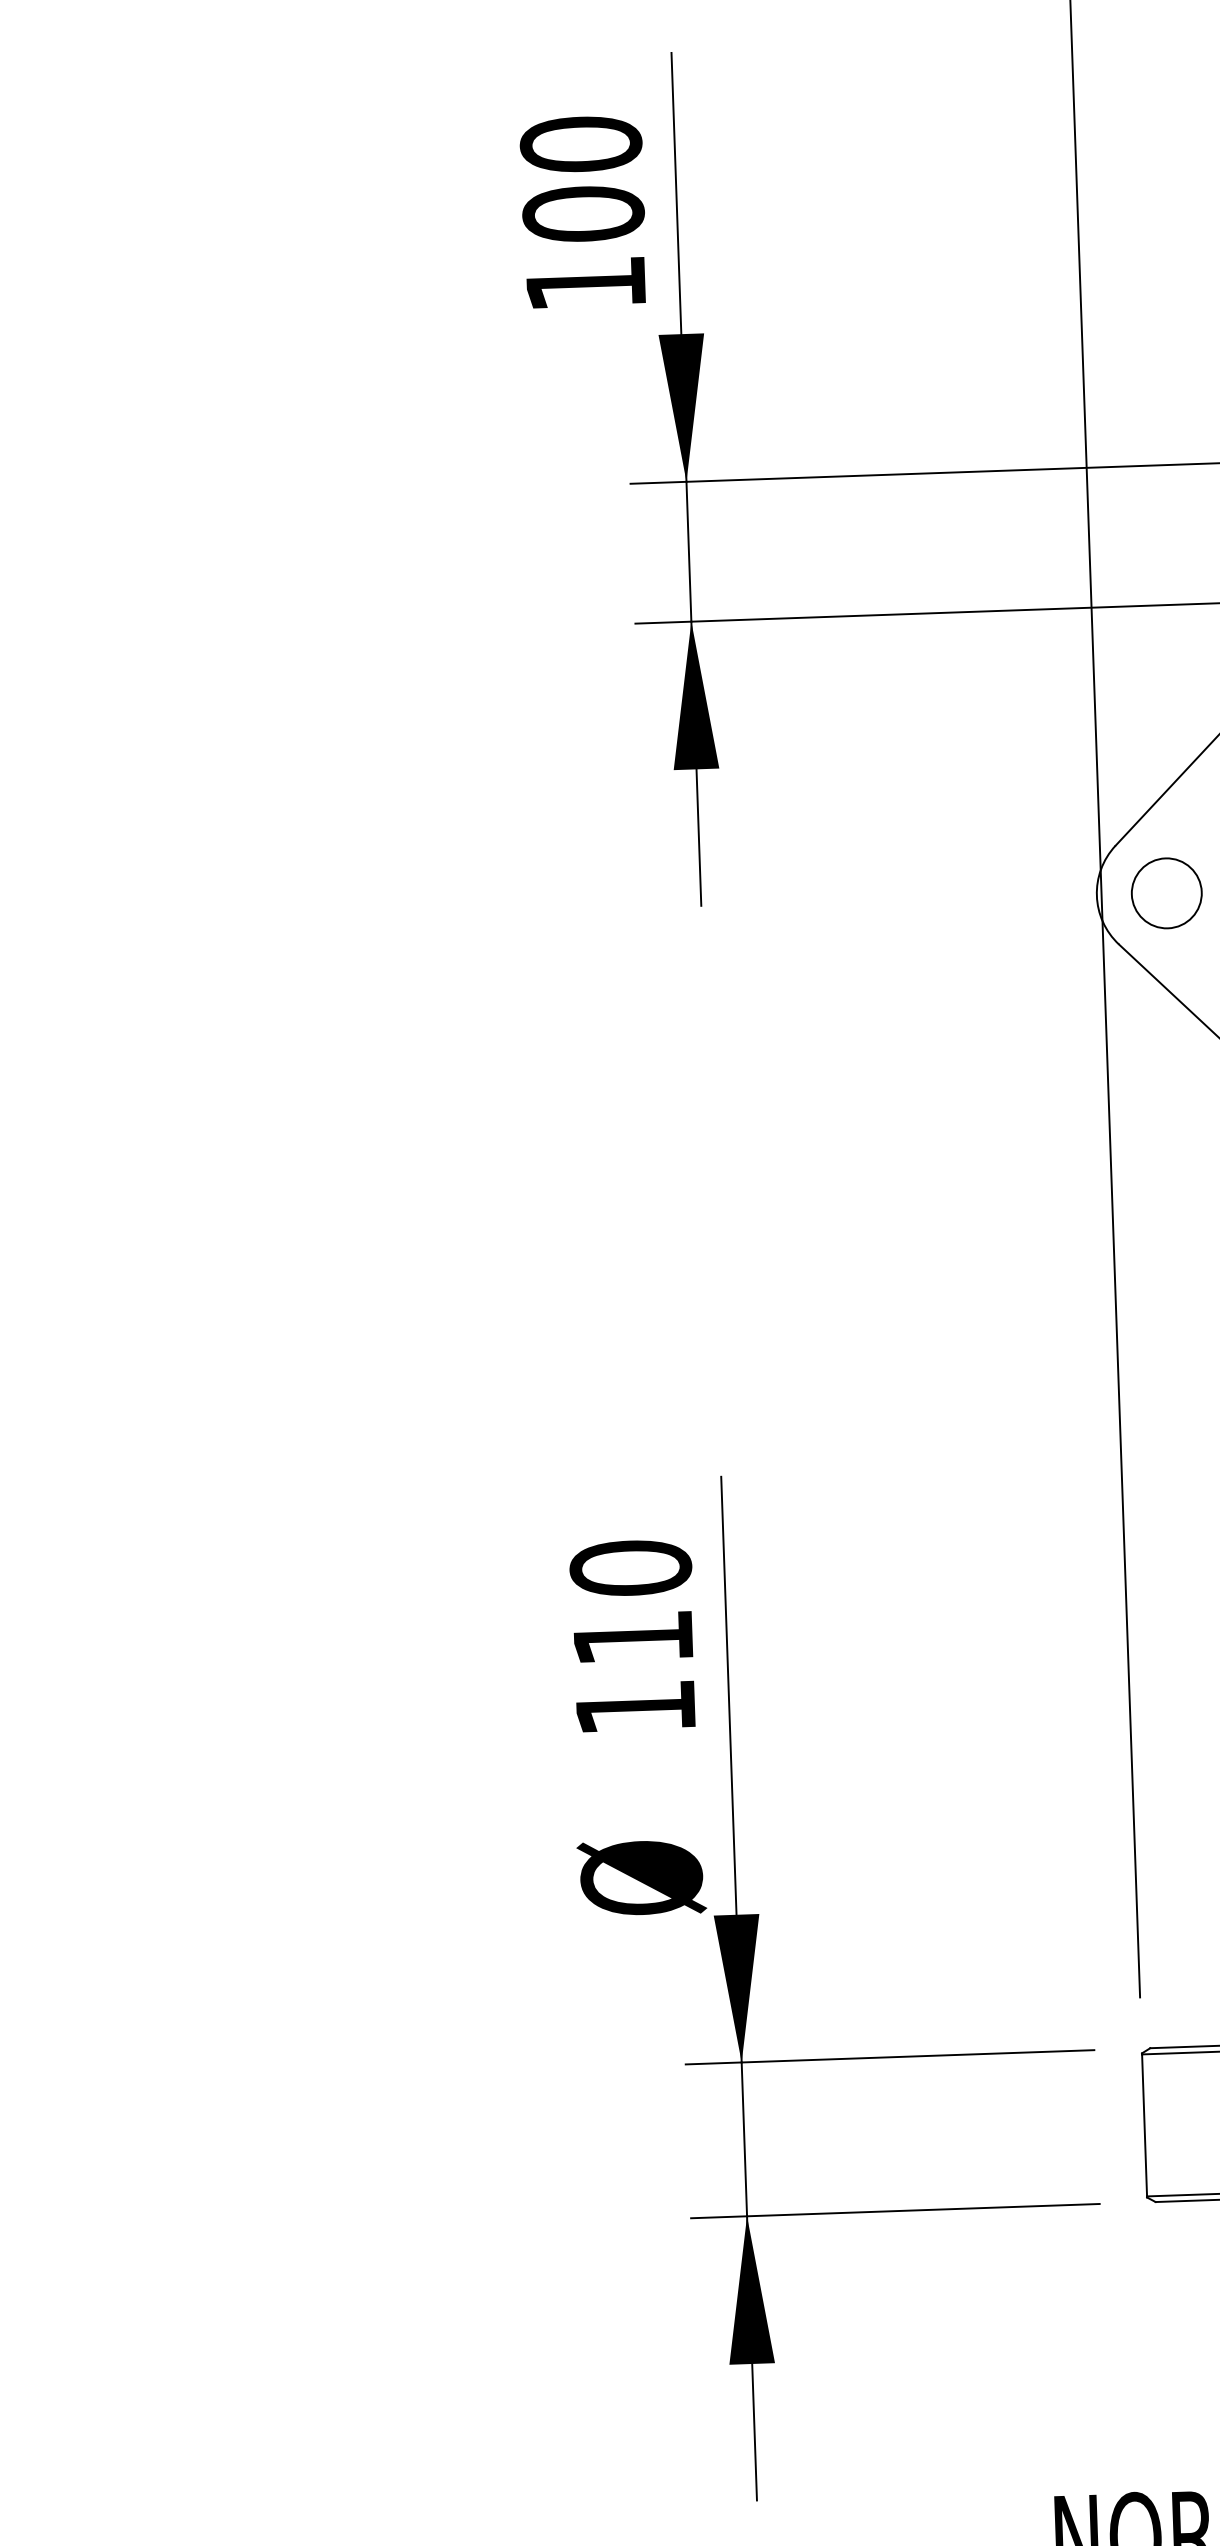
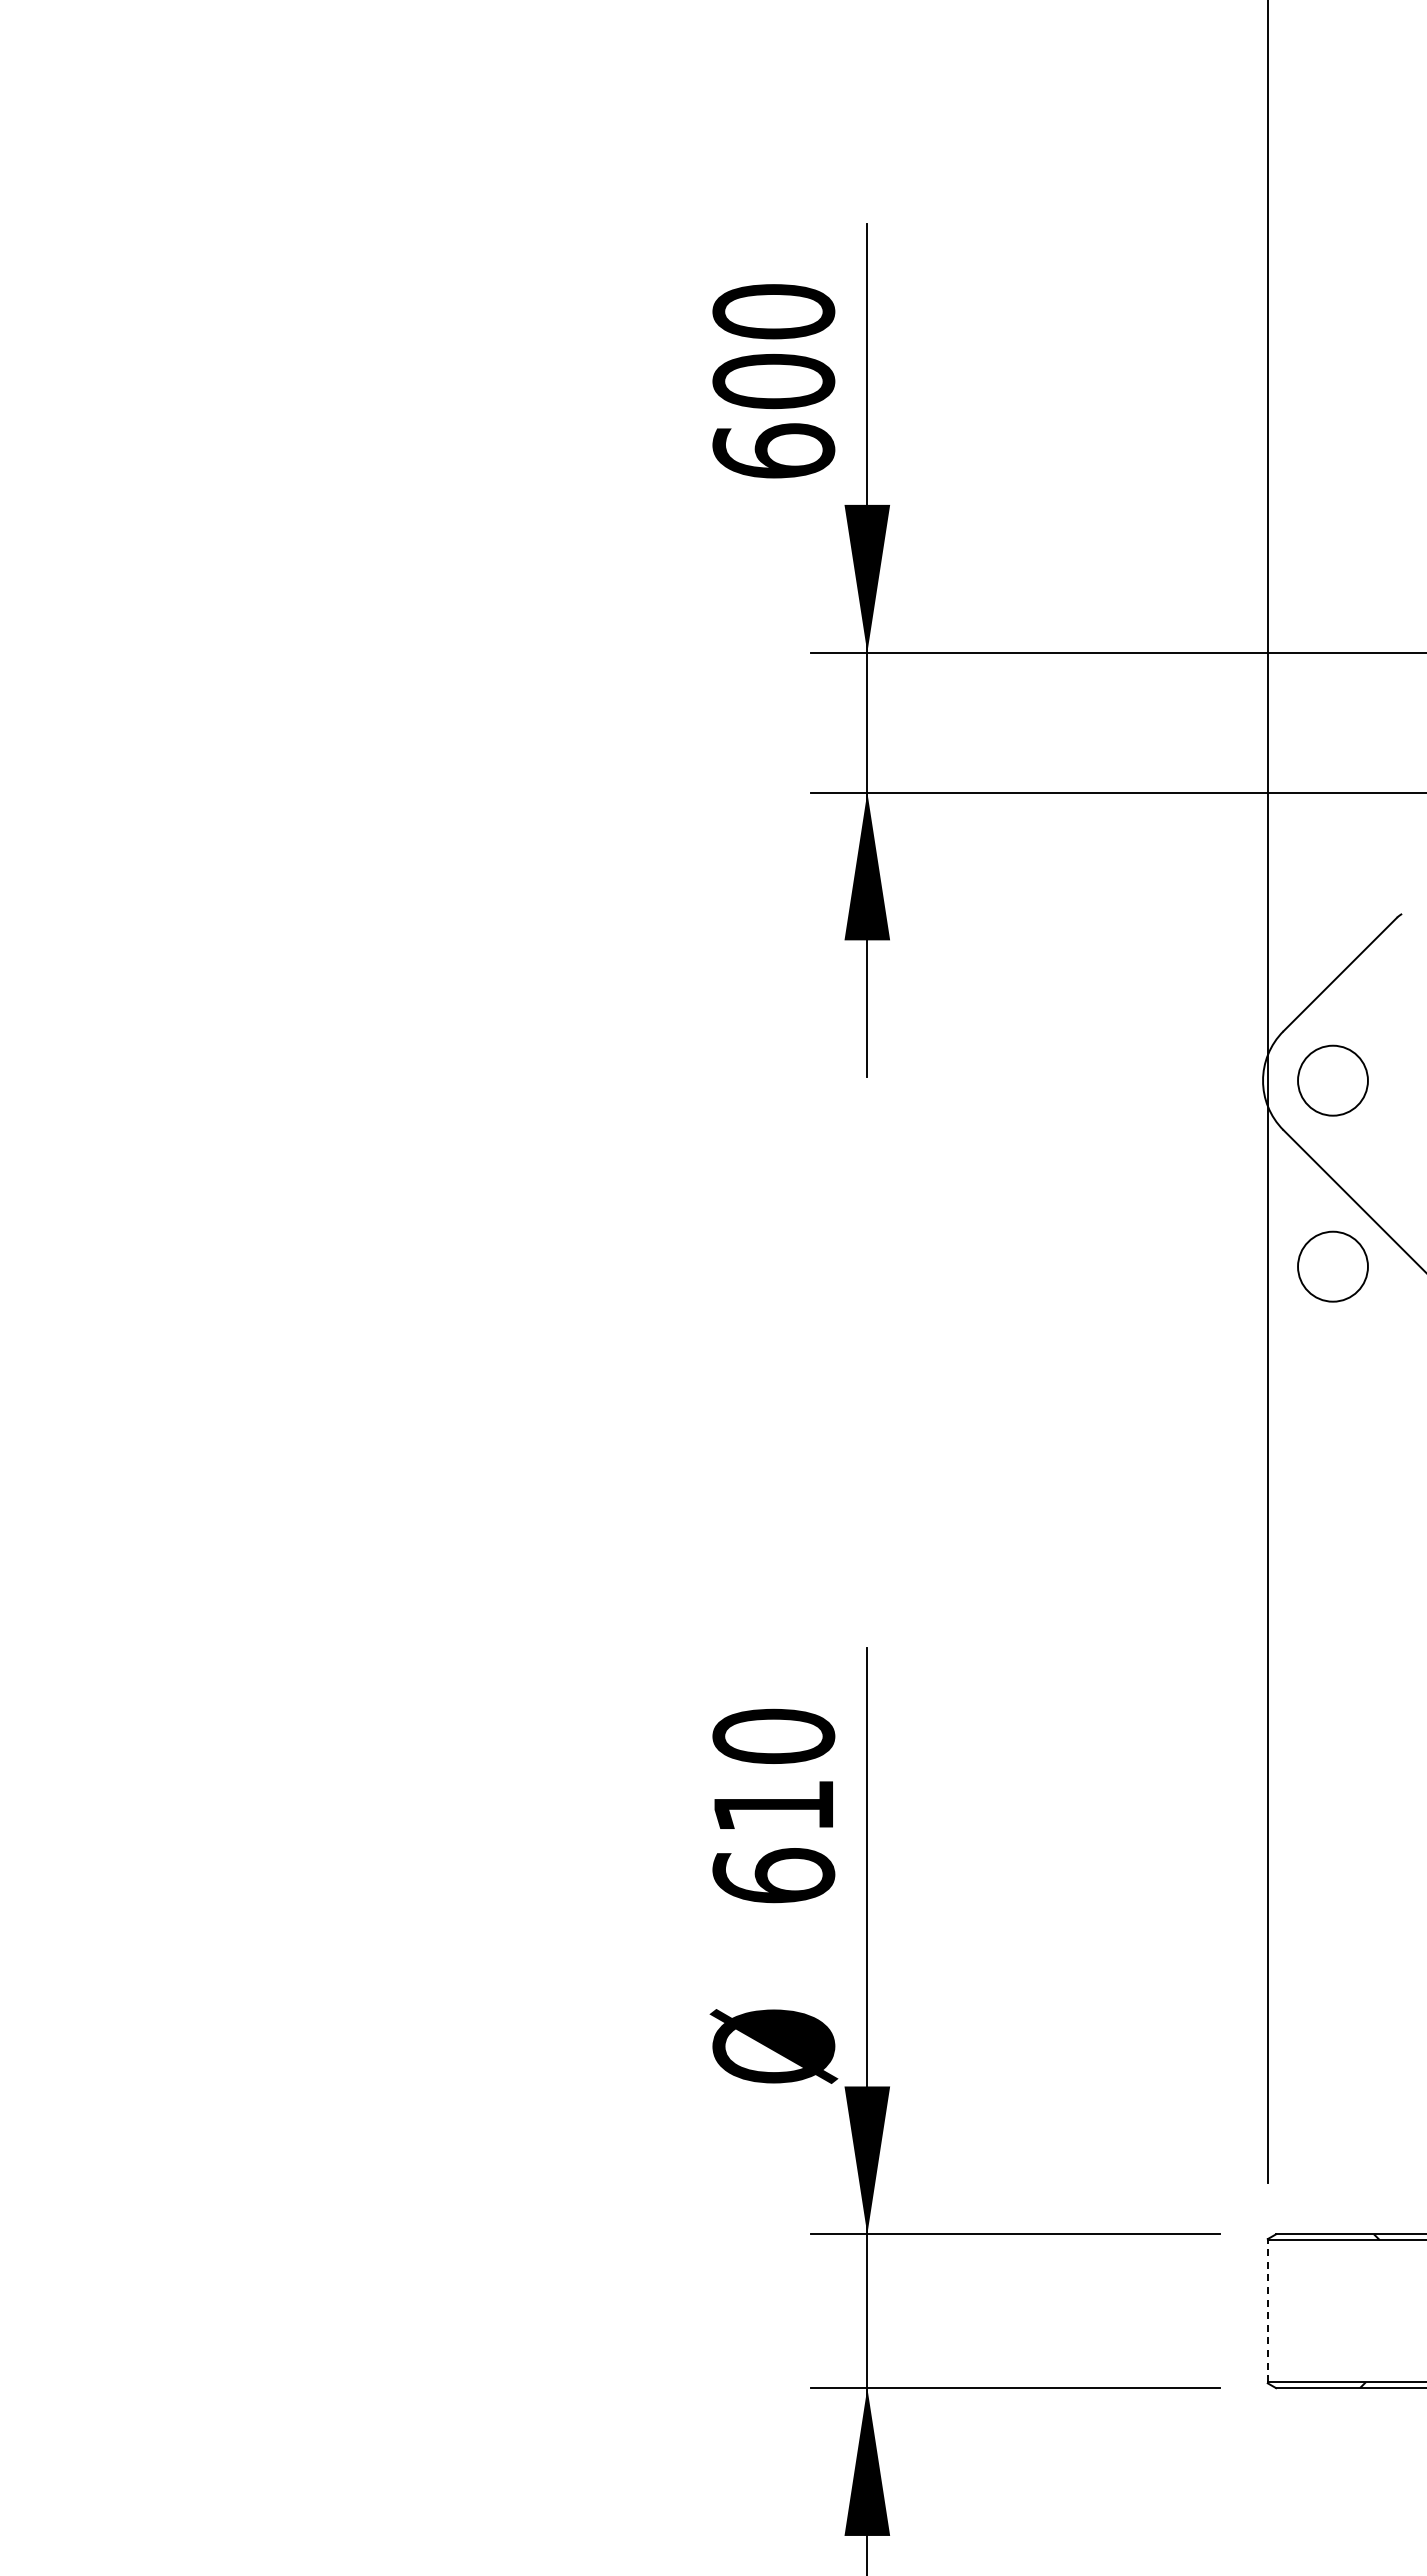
text: (585, 283) -> (773, 450), 100 -> 600
circle: (1172, 1079) -> (1332, 1266), added
text: (635, 1707) -> (773, 1875), 110 -> 610
line: (1144, 2124) -> (1267, 2310), solid -> dashed

